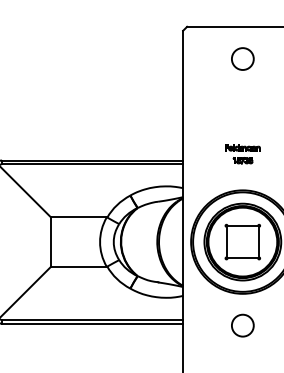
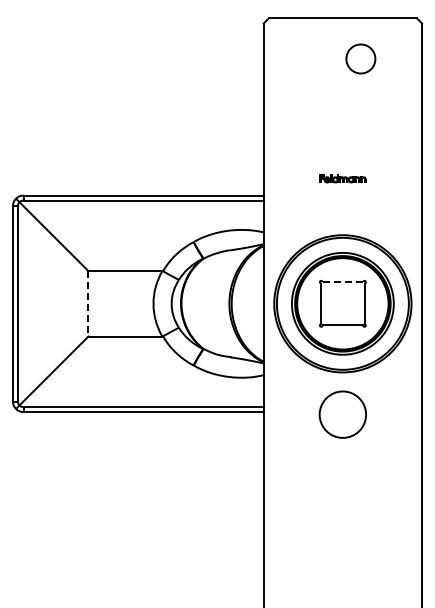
circle: (242, 58) -> (360, 58), moved
part: (242, 160) -> (342, 195), removed
line: (242, 226) -> (342, 282), solid -> dashed
line: (51, 241) -> (88, 303), solid -> dashed
circle: (242, 325) -> (342, 414), size x1.6

